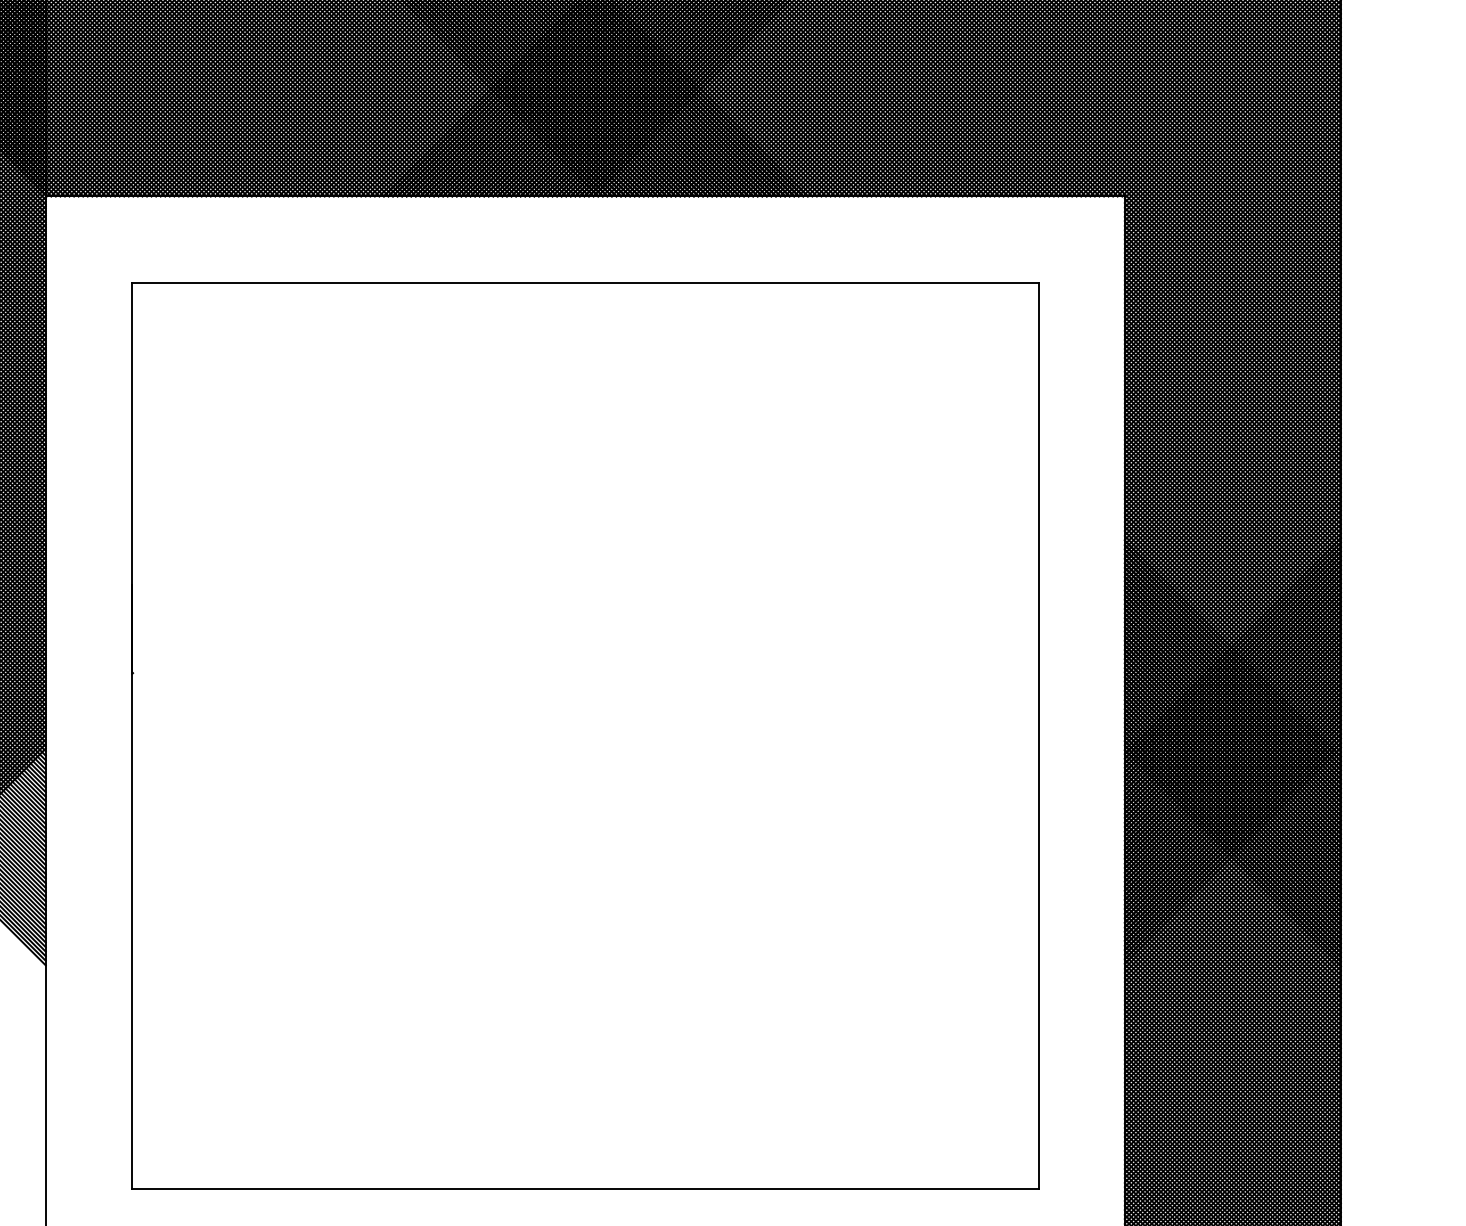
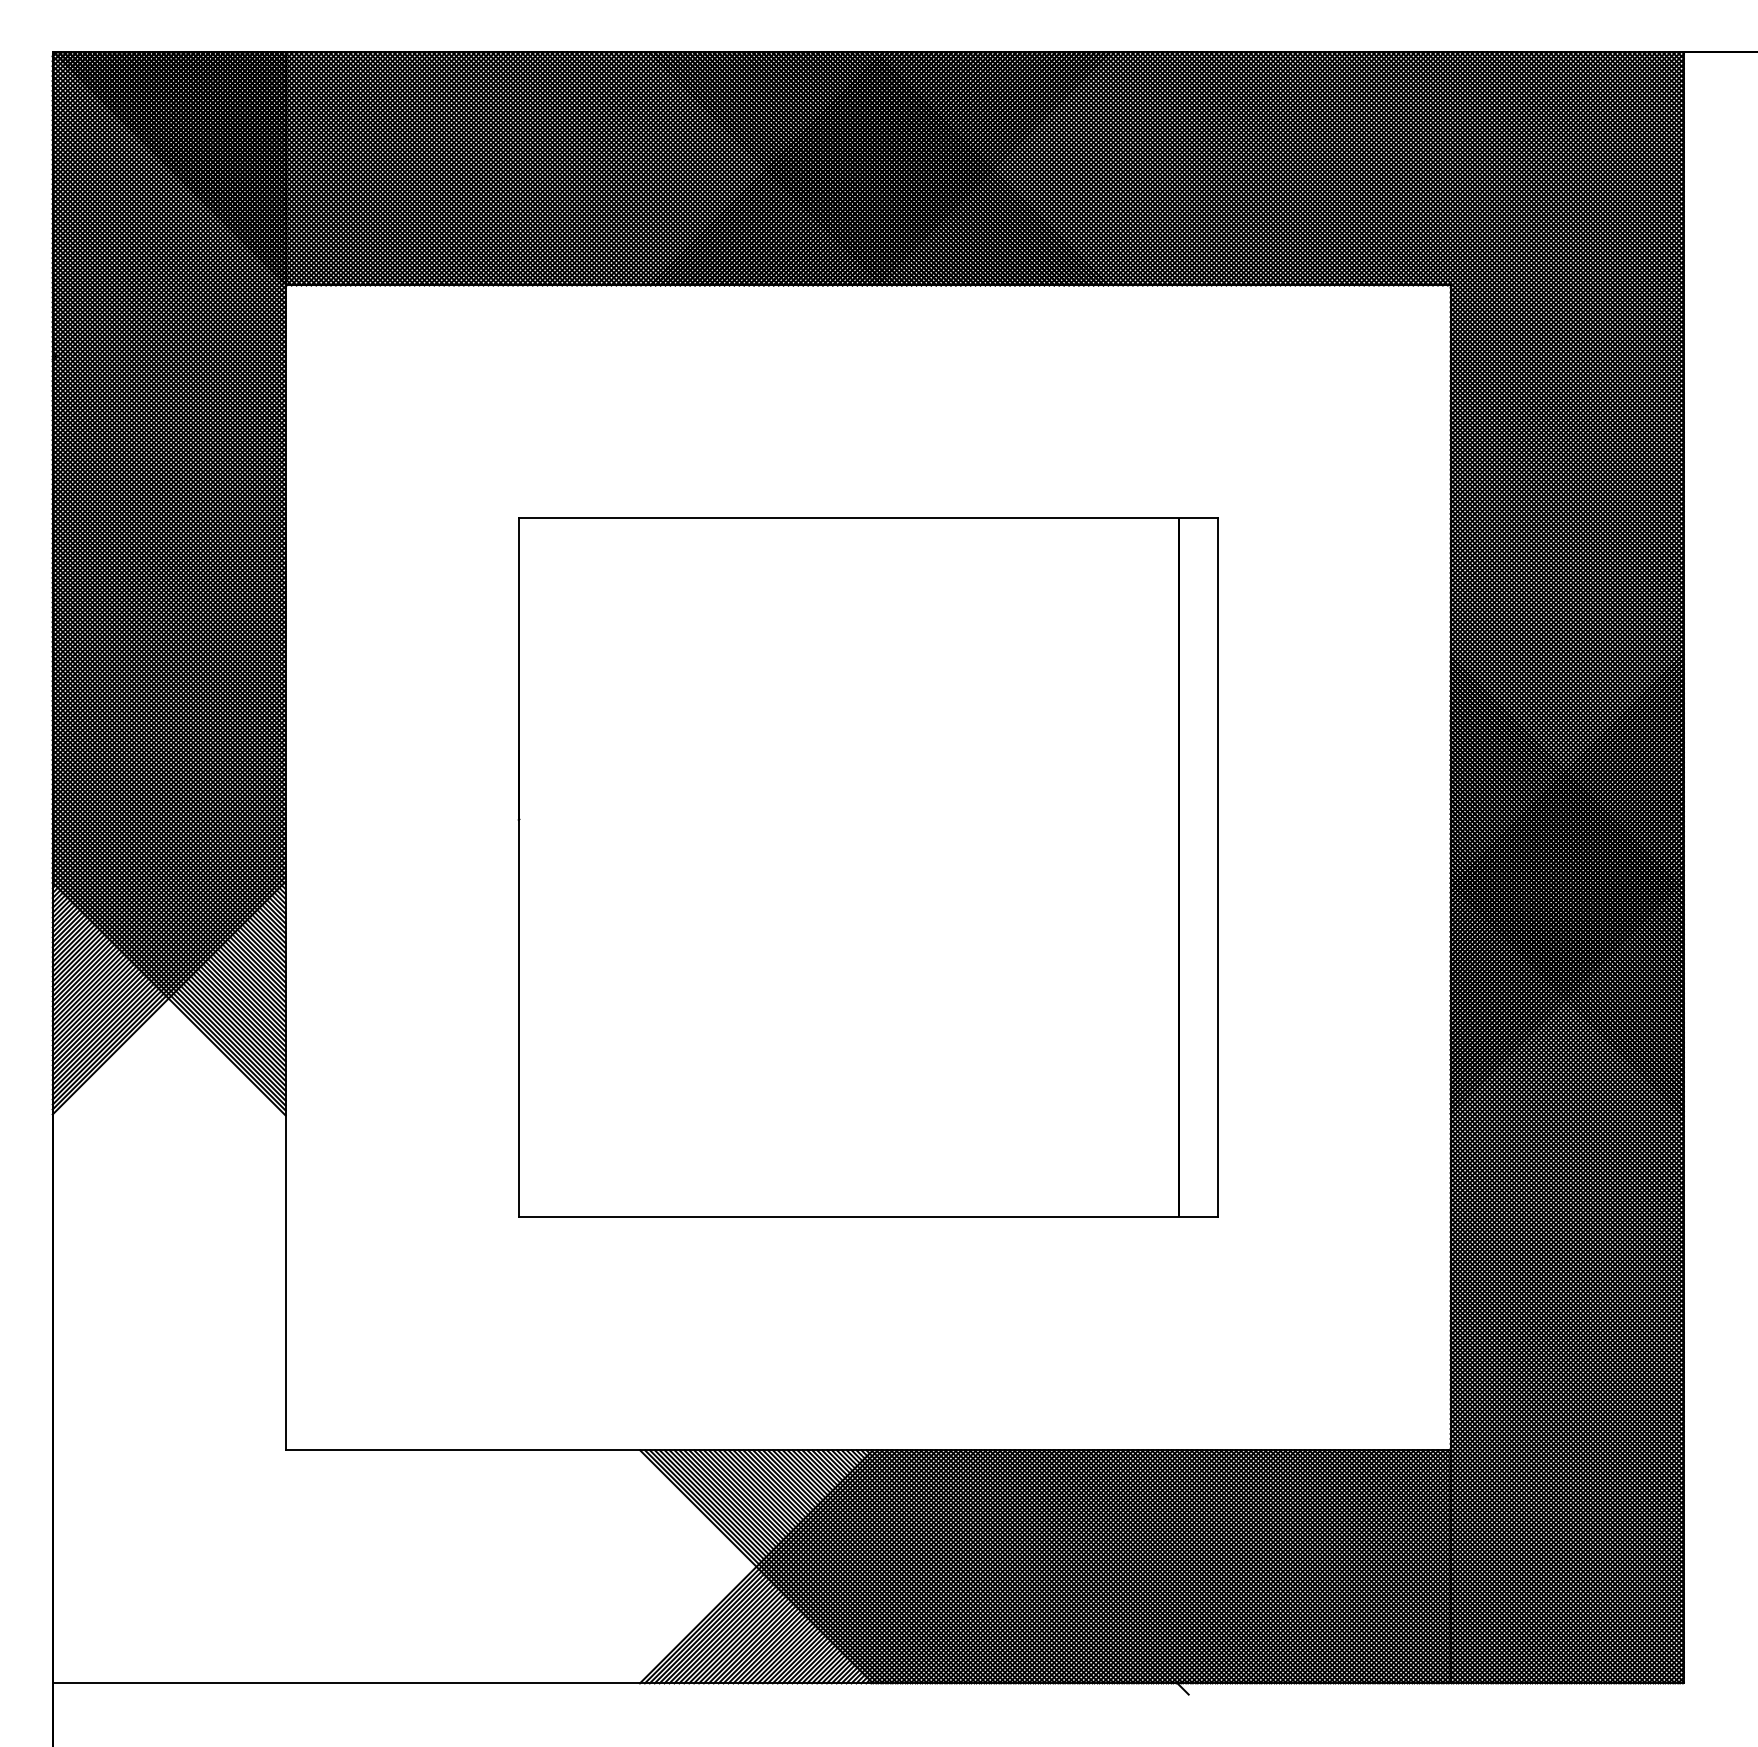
part: (584, 735) -> (867, 867), size x0.71

